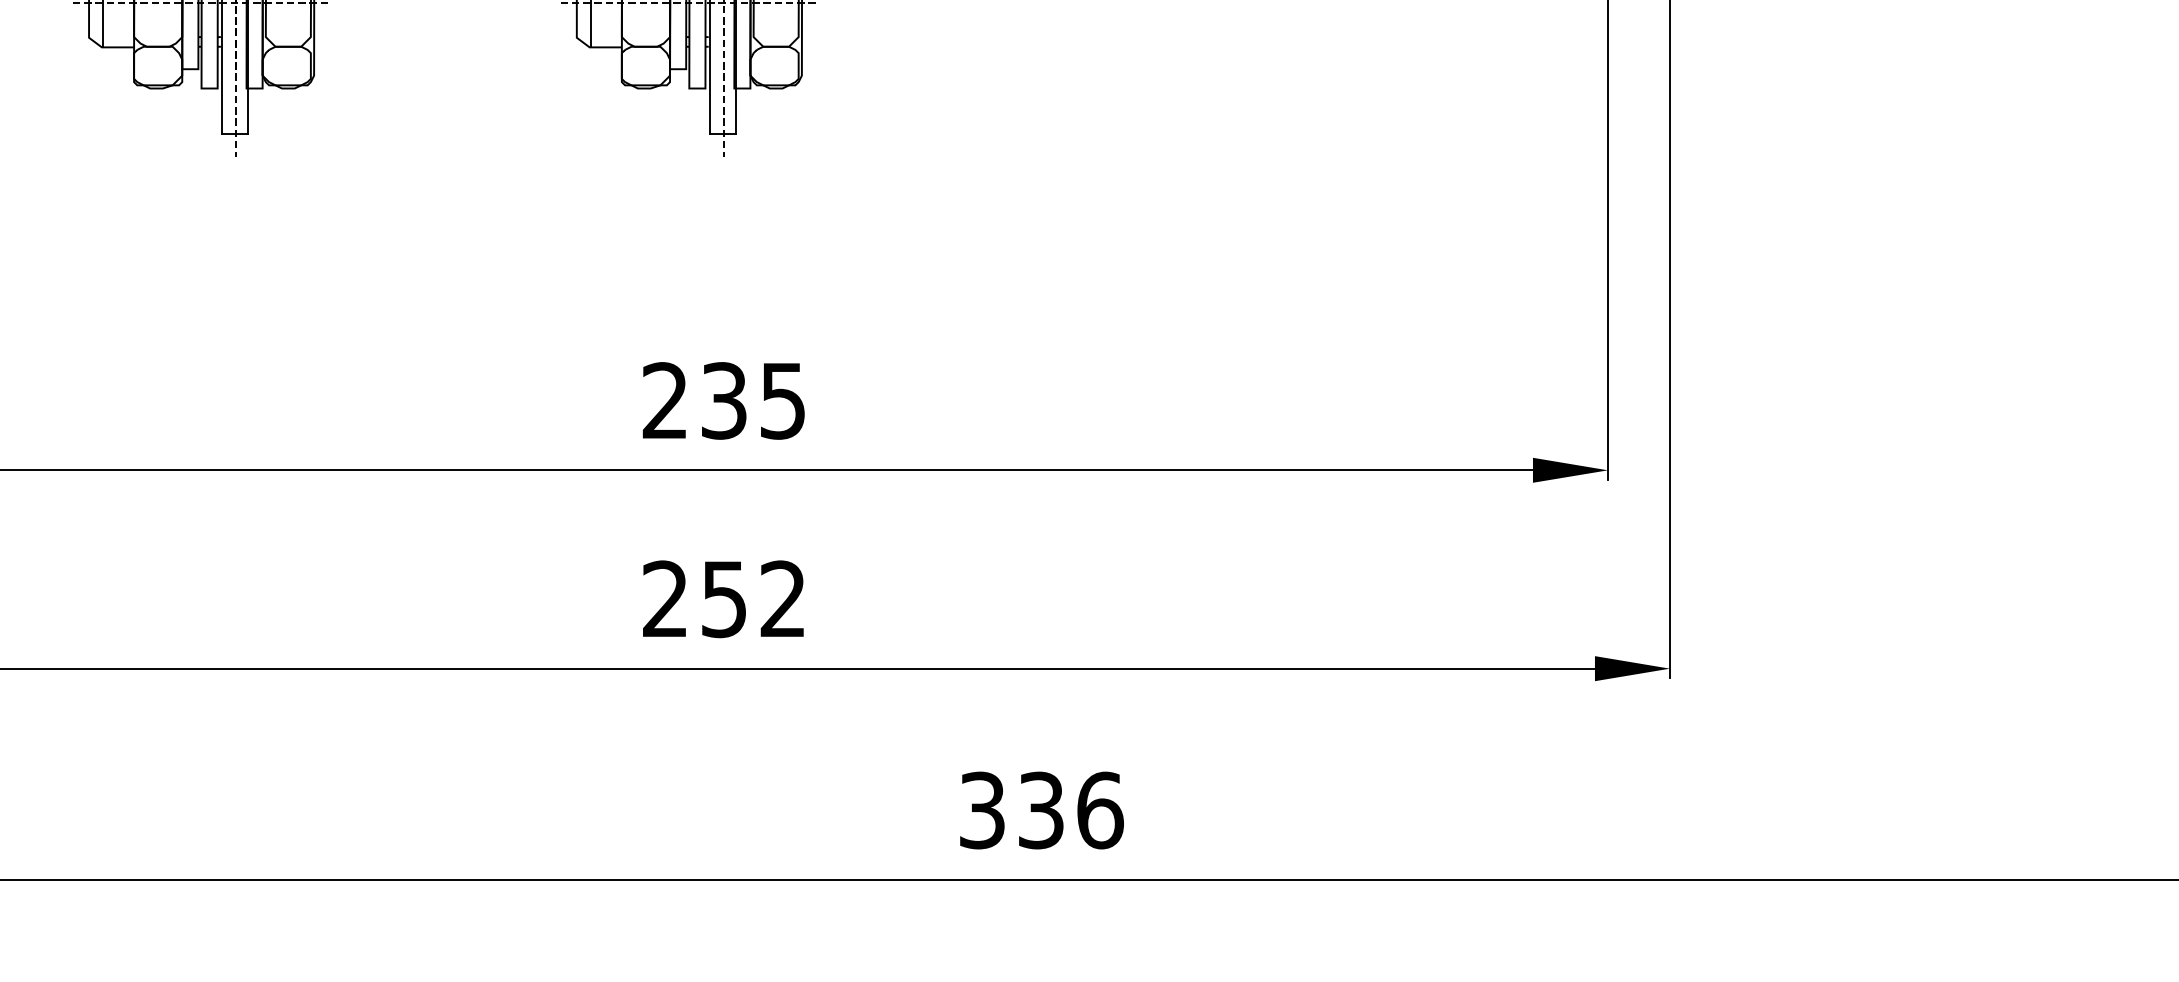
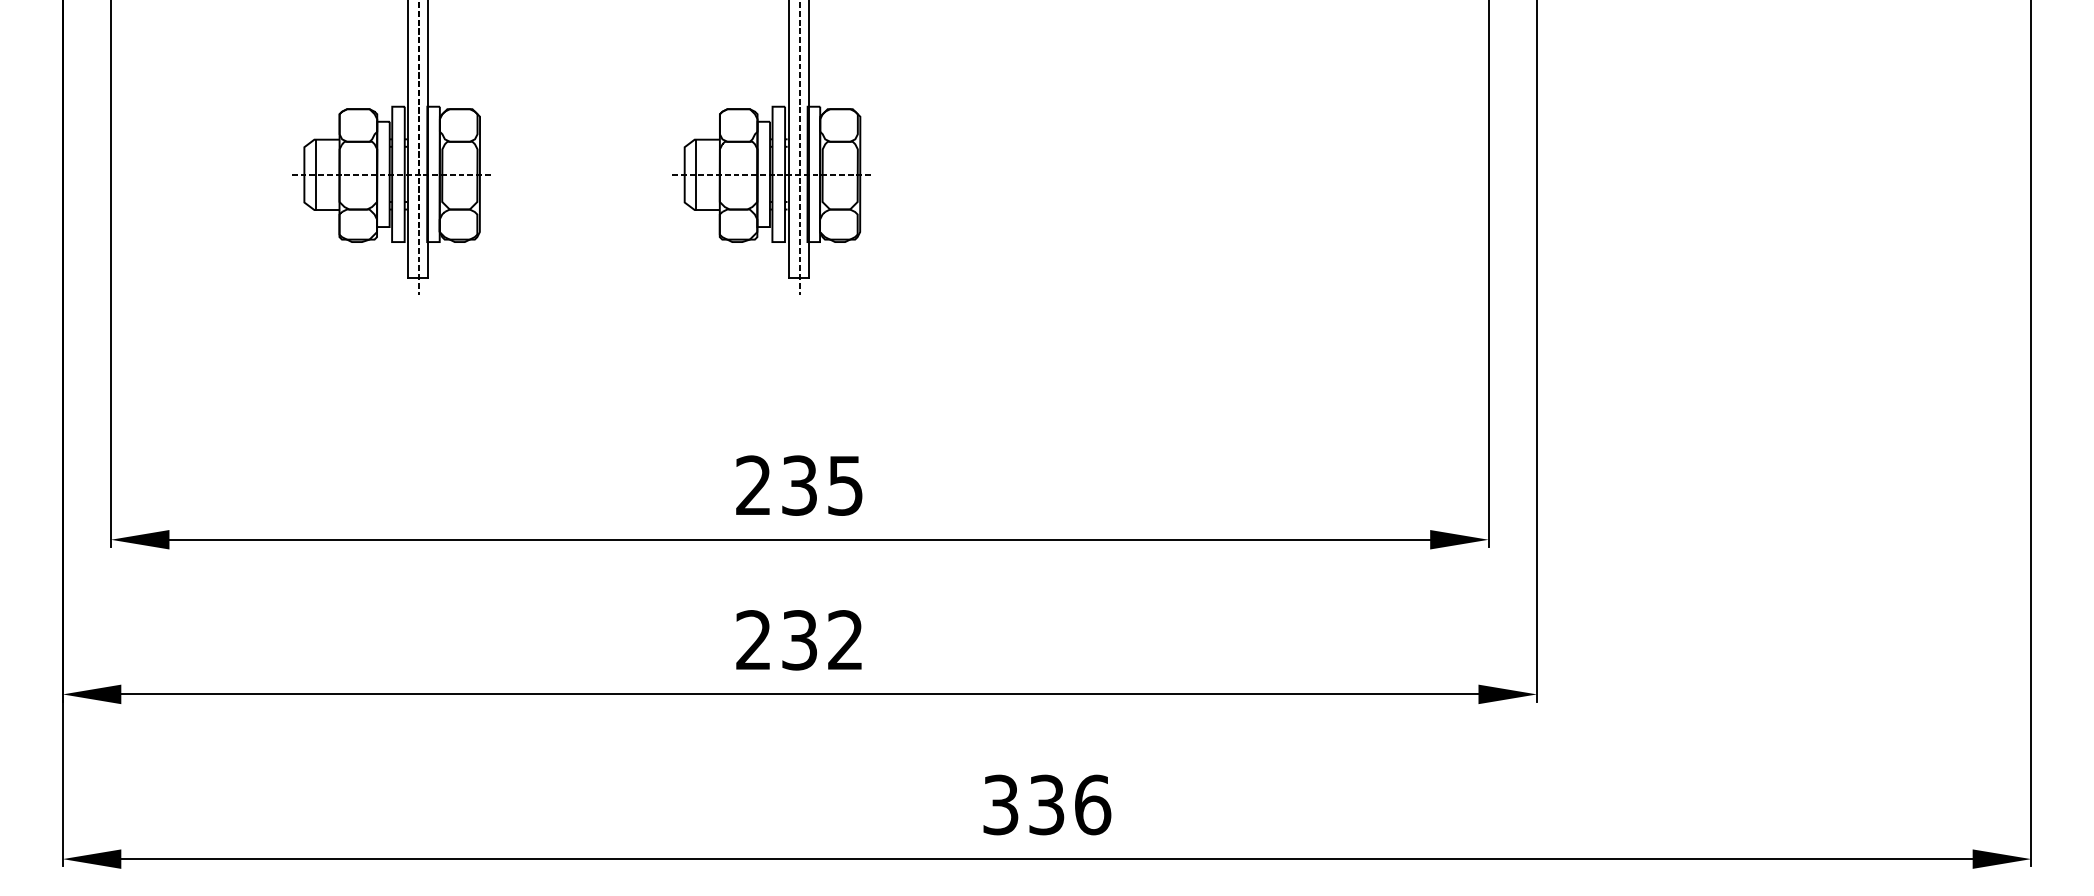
text: (724, 598) -> (799, 639), 252 -> 232

